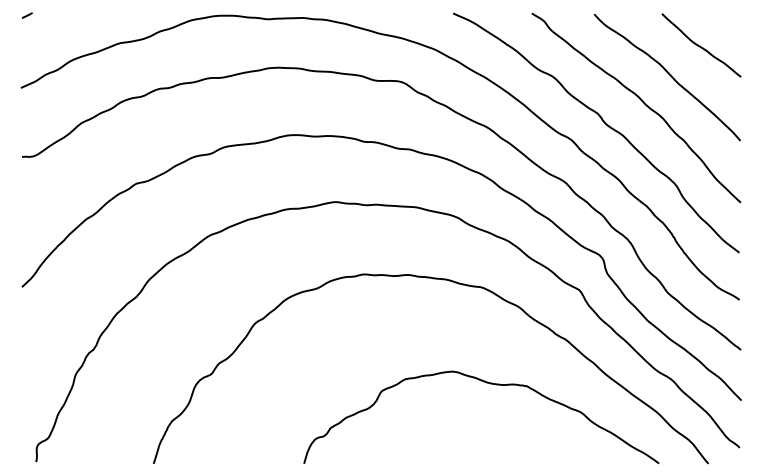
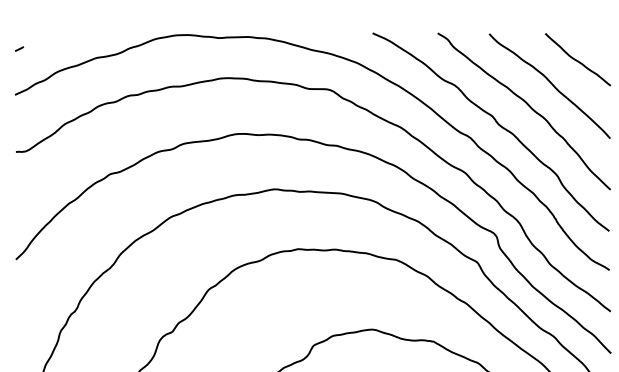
line: (26, 15) -> (18, 49), moved

